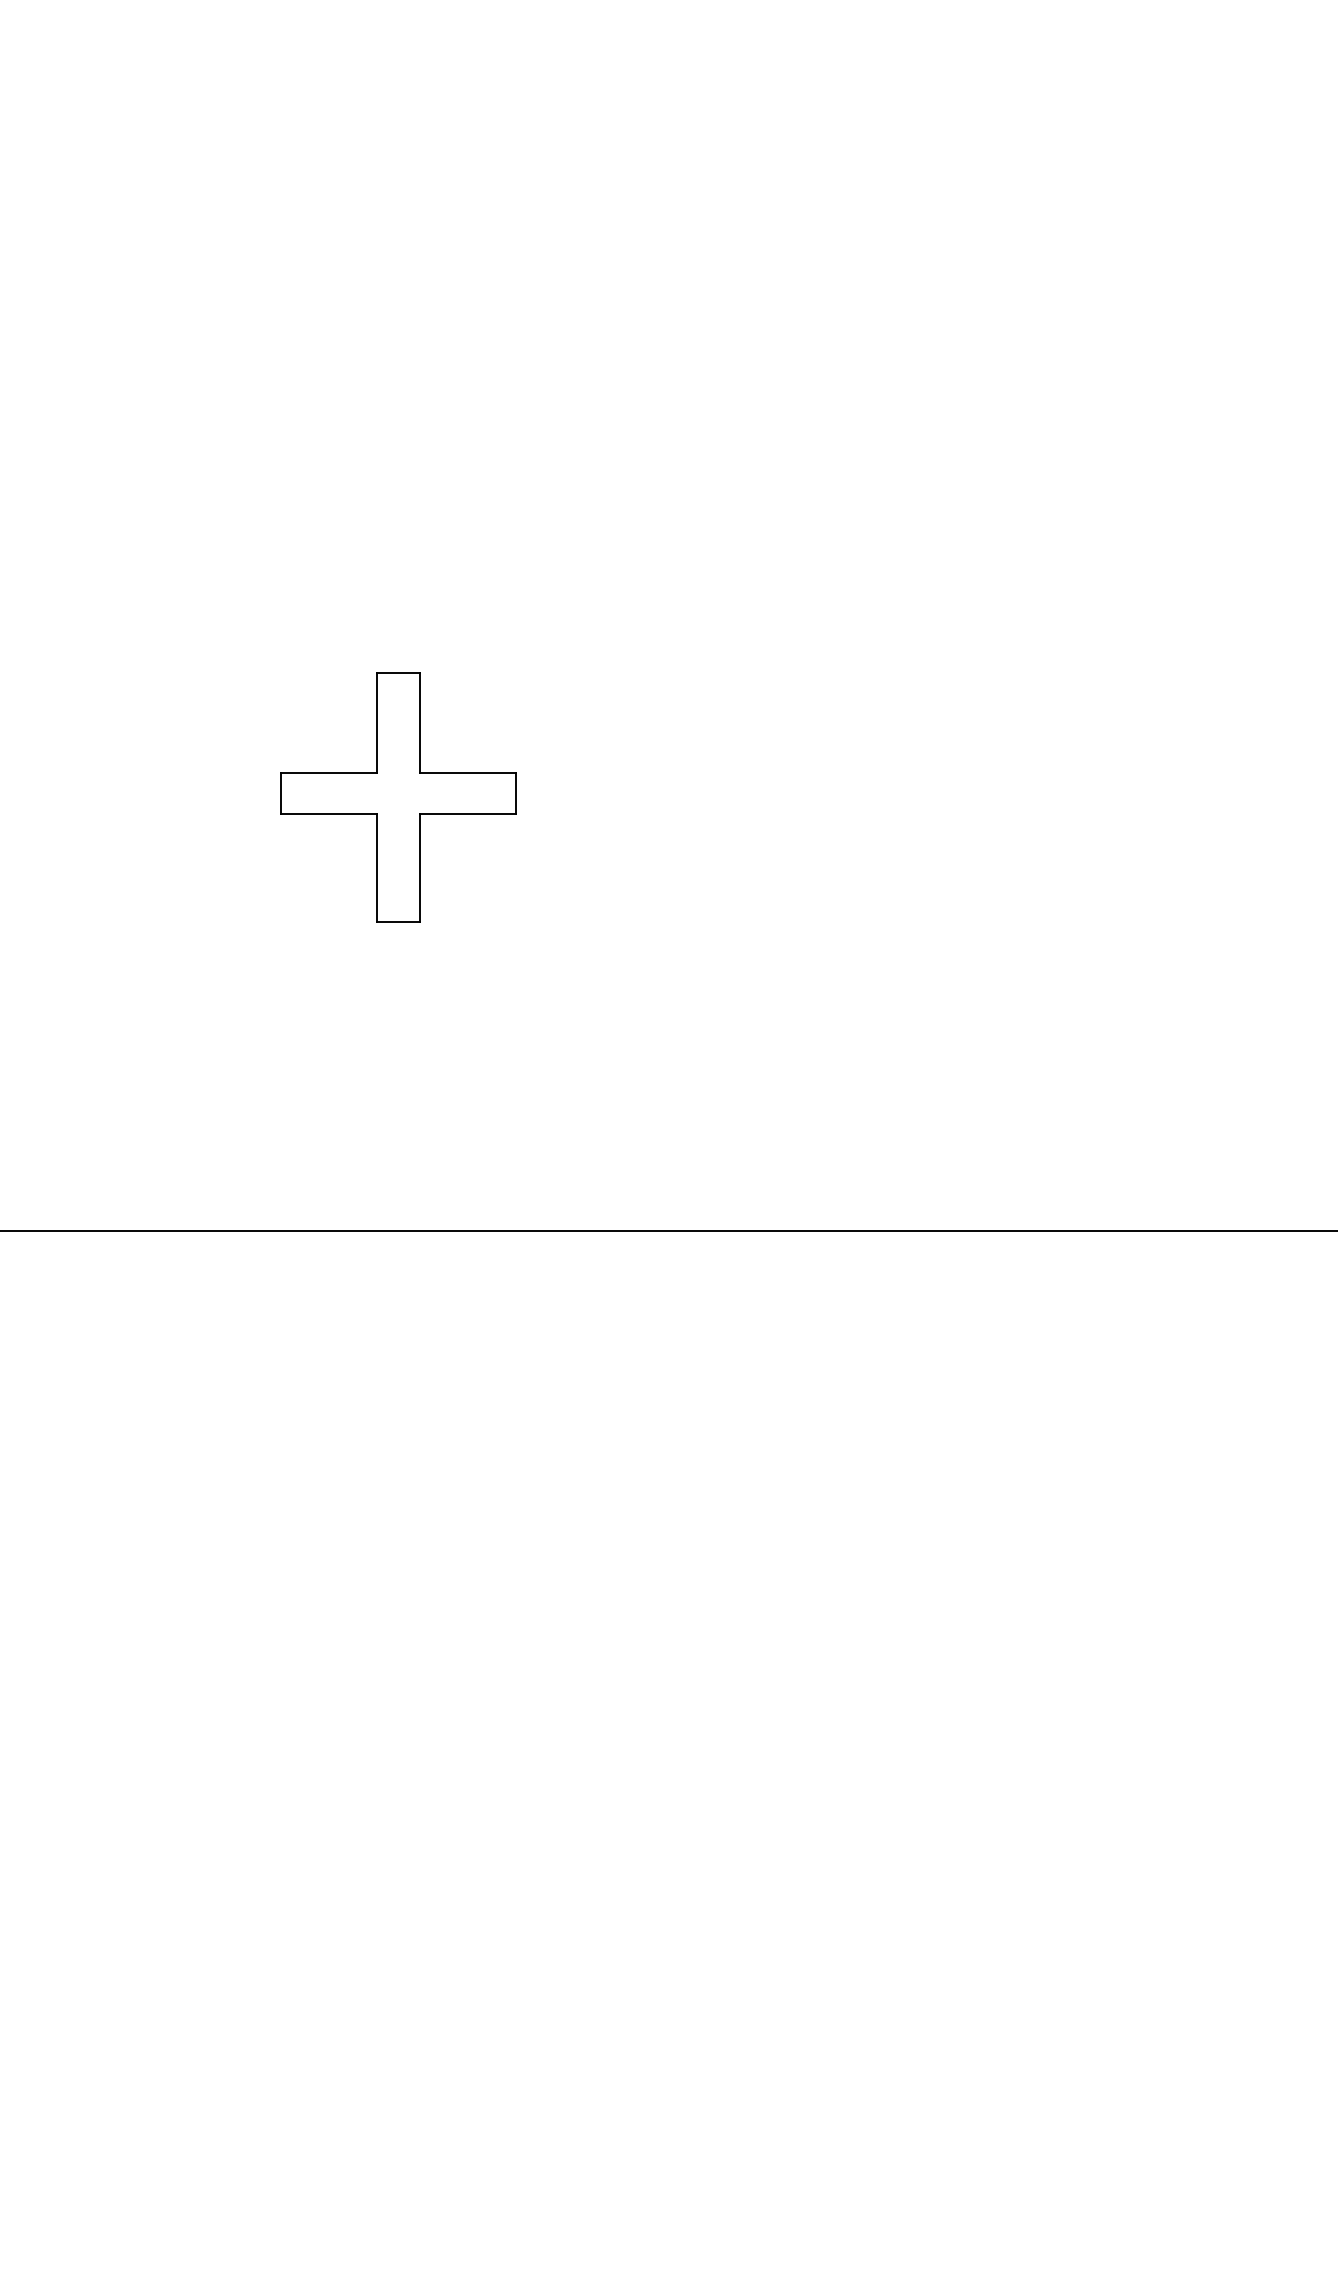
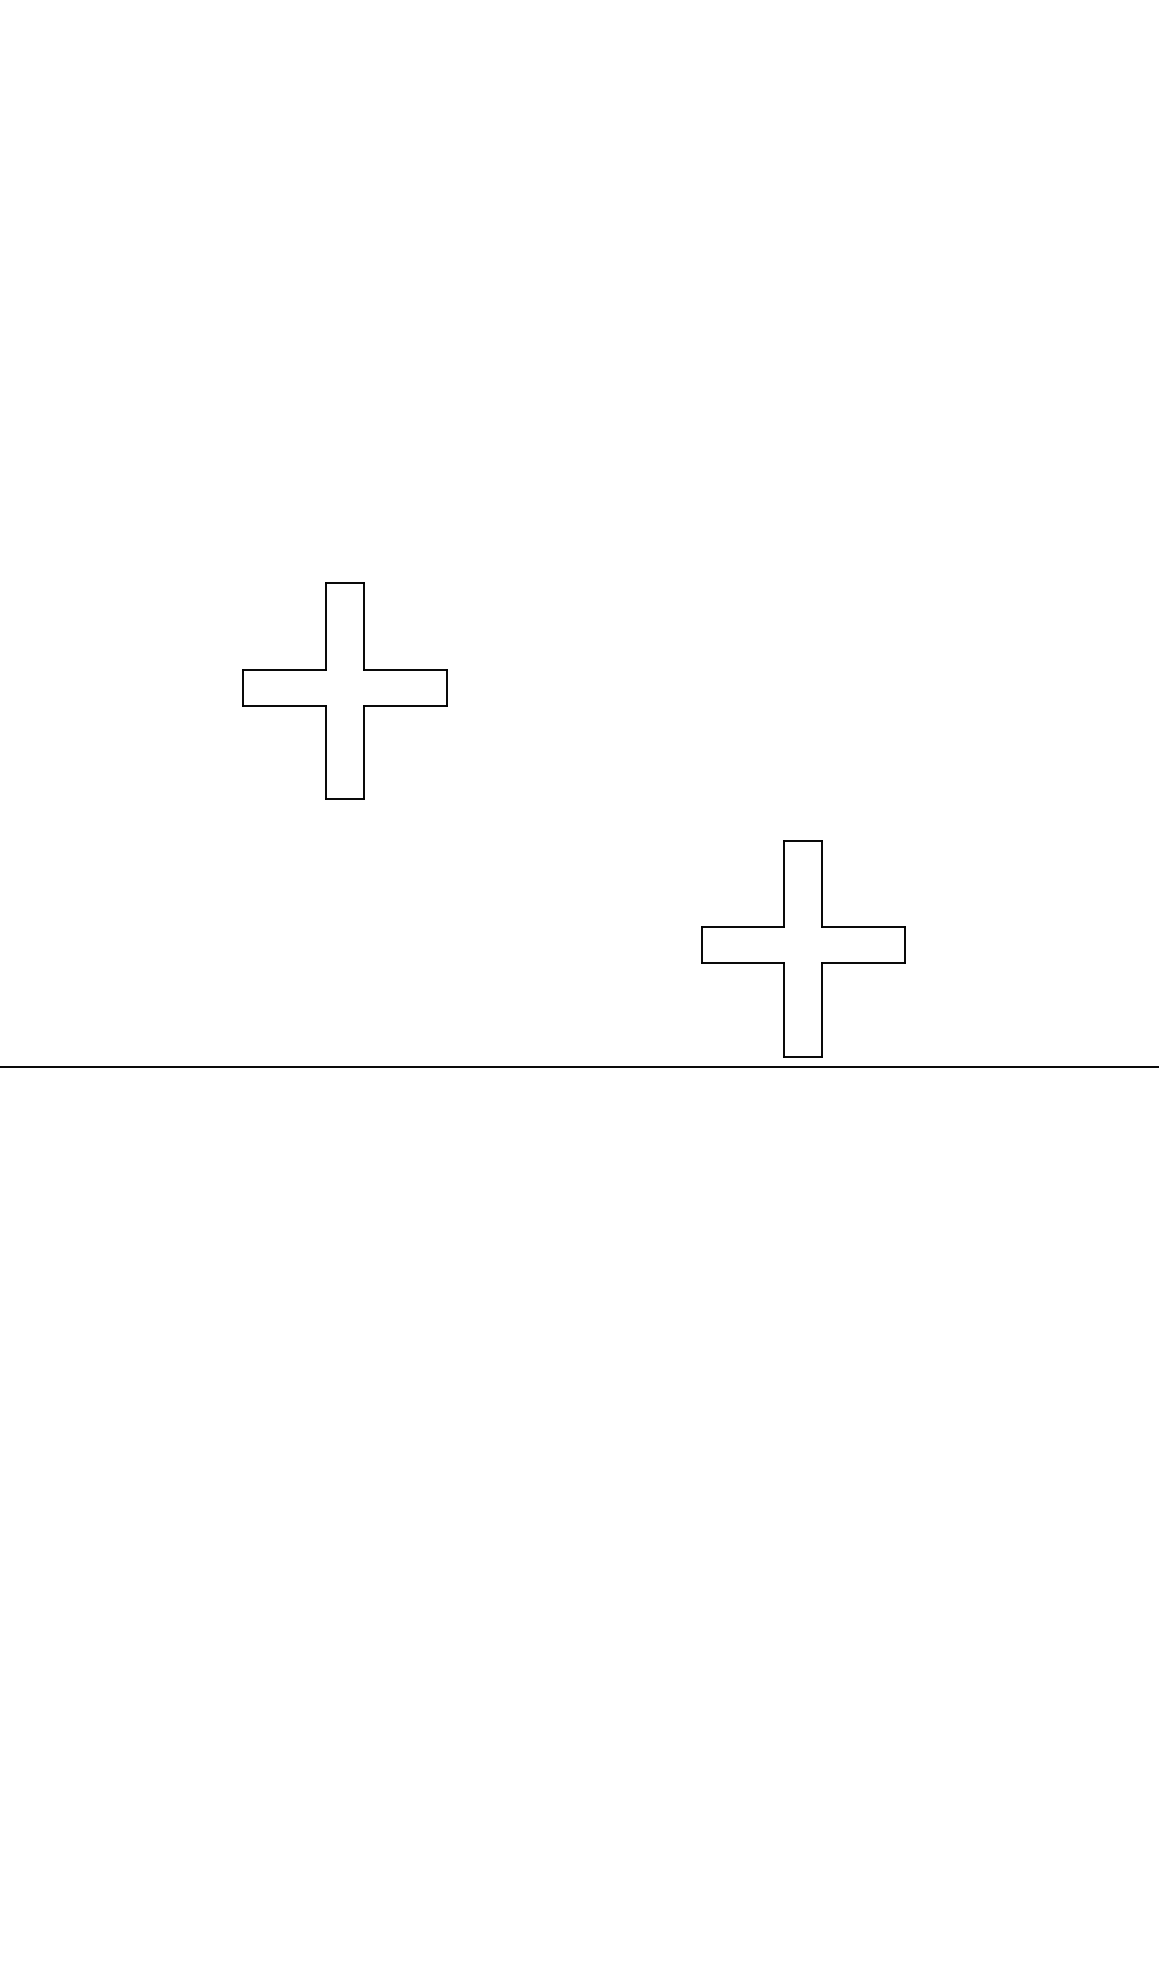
part: (927, 1094) -> (803, 948), added

